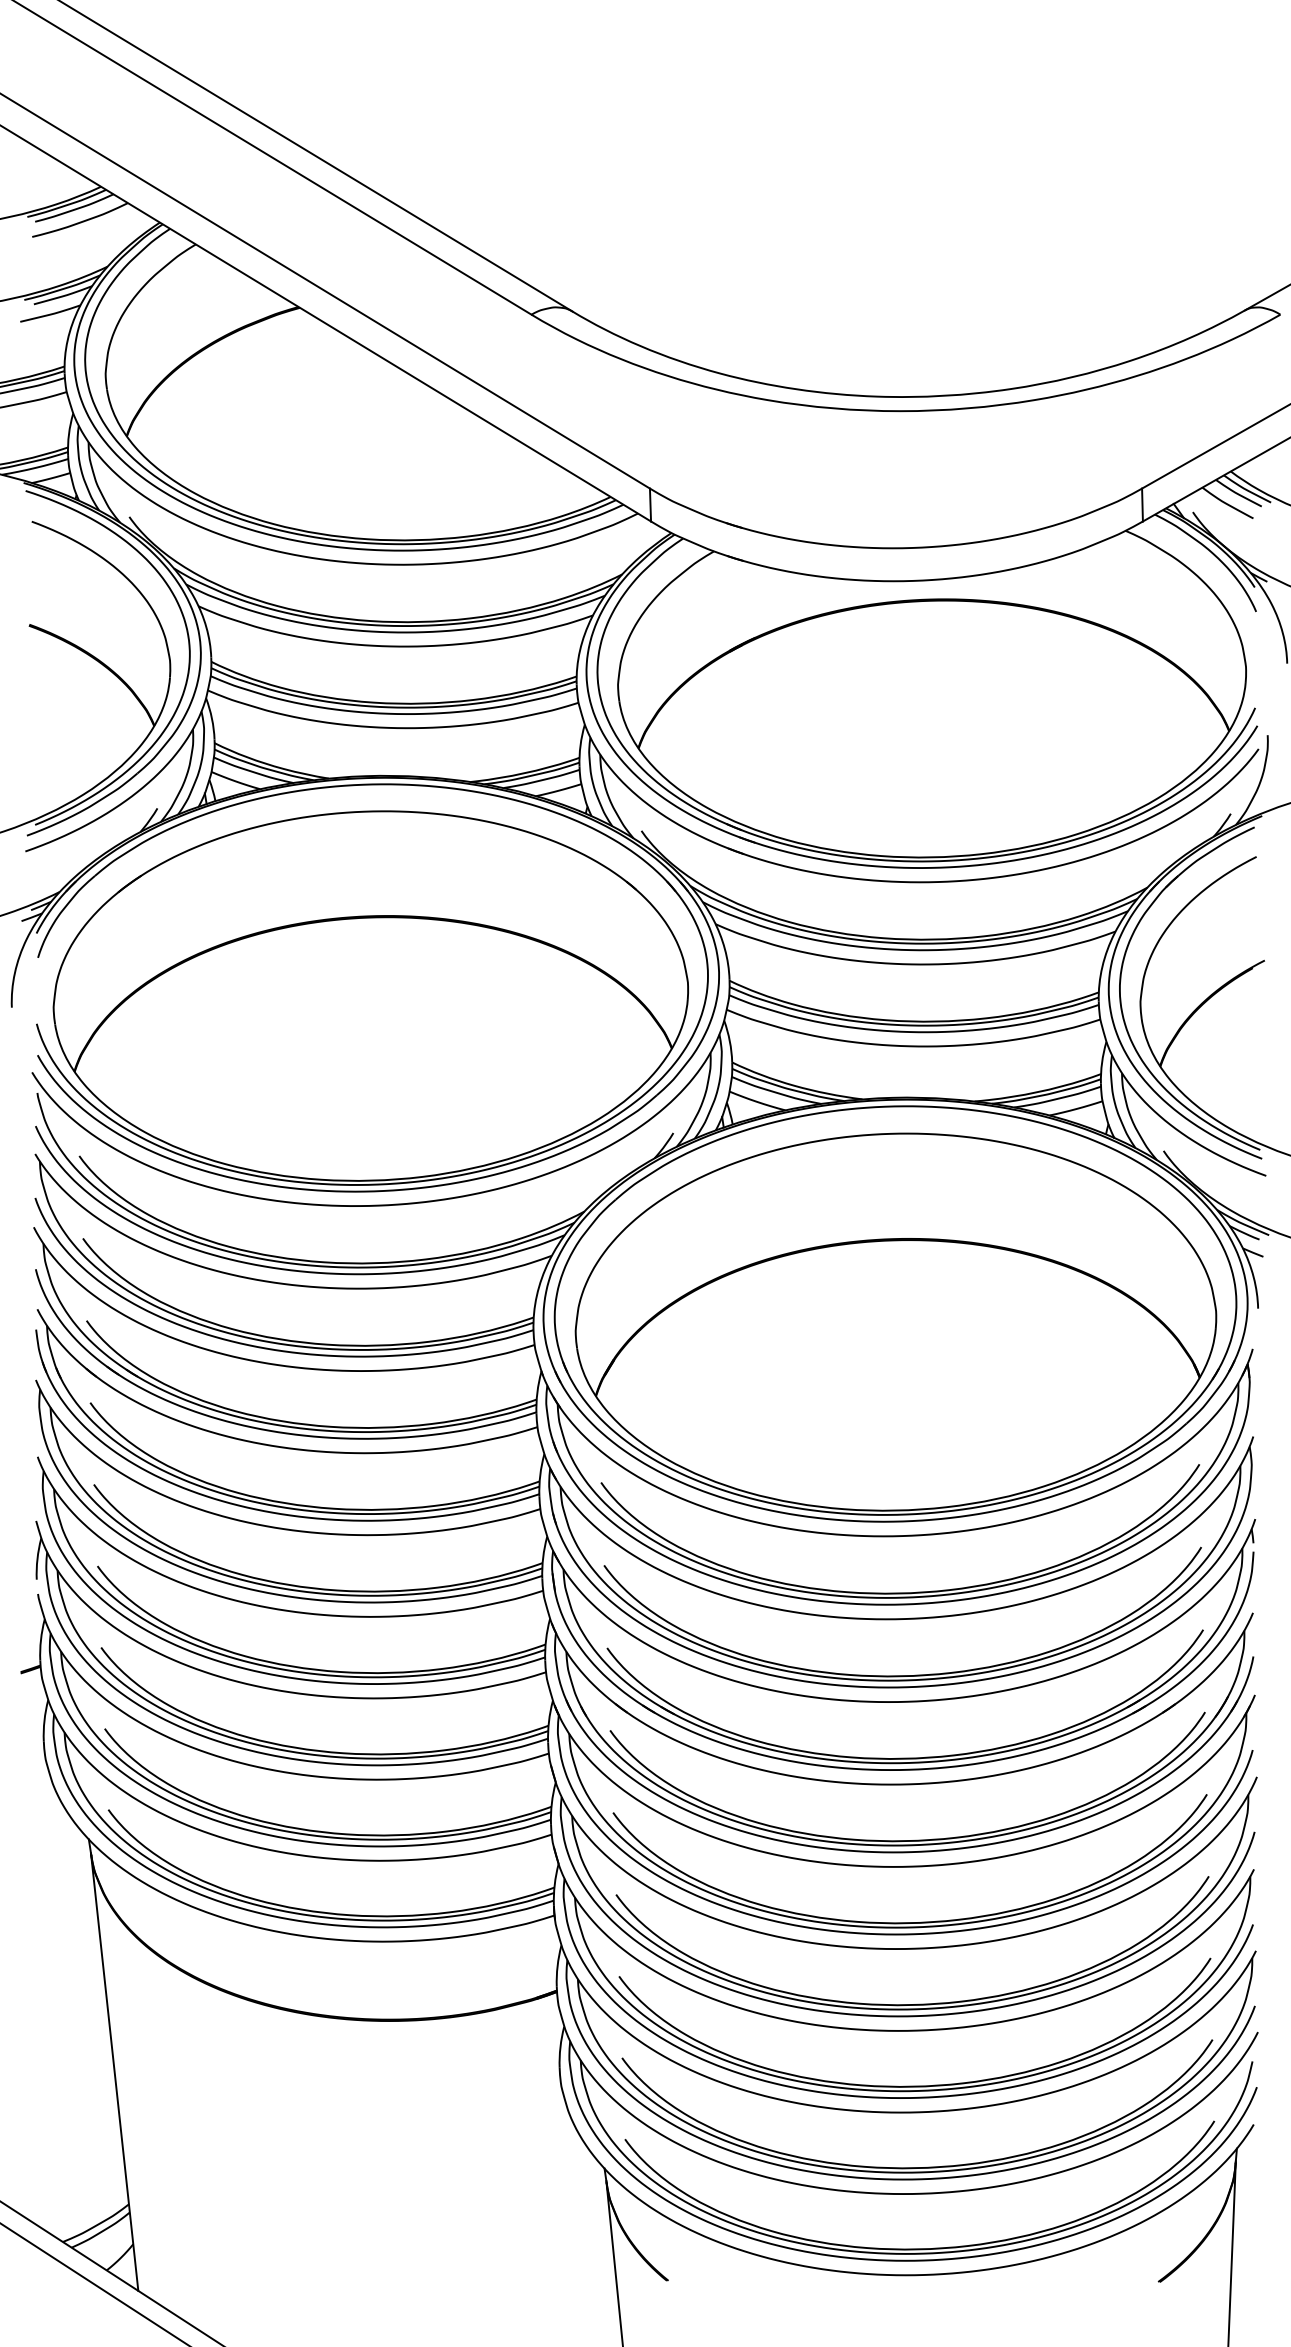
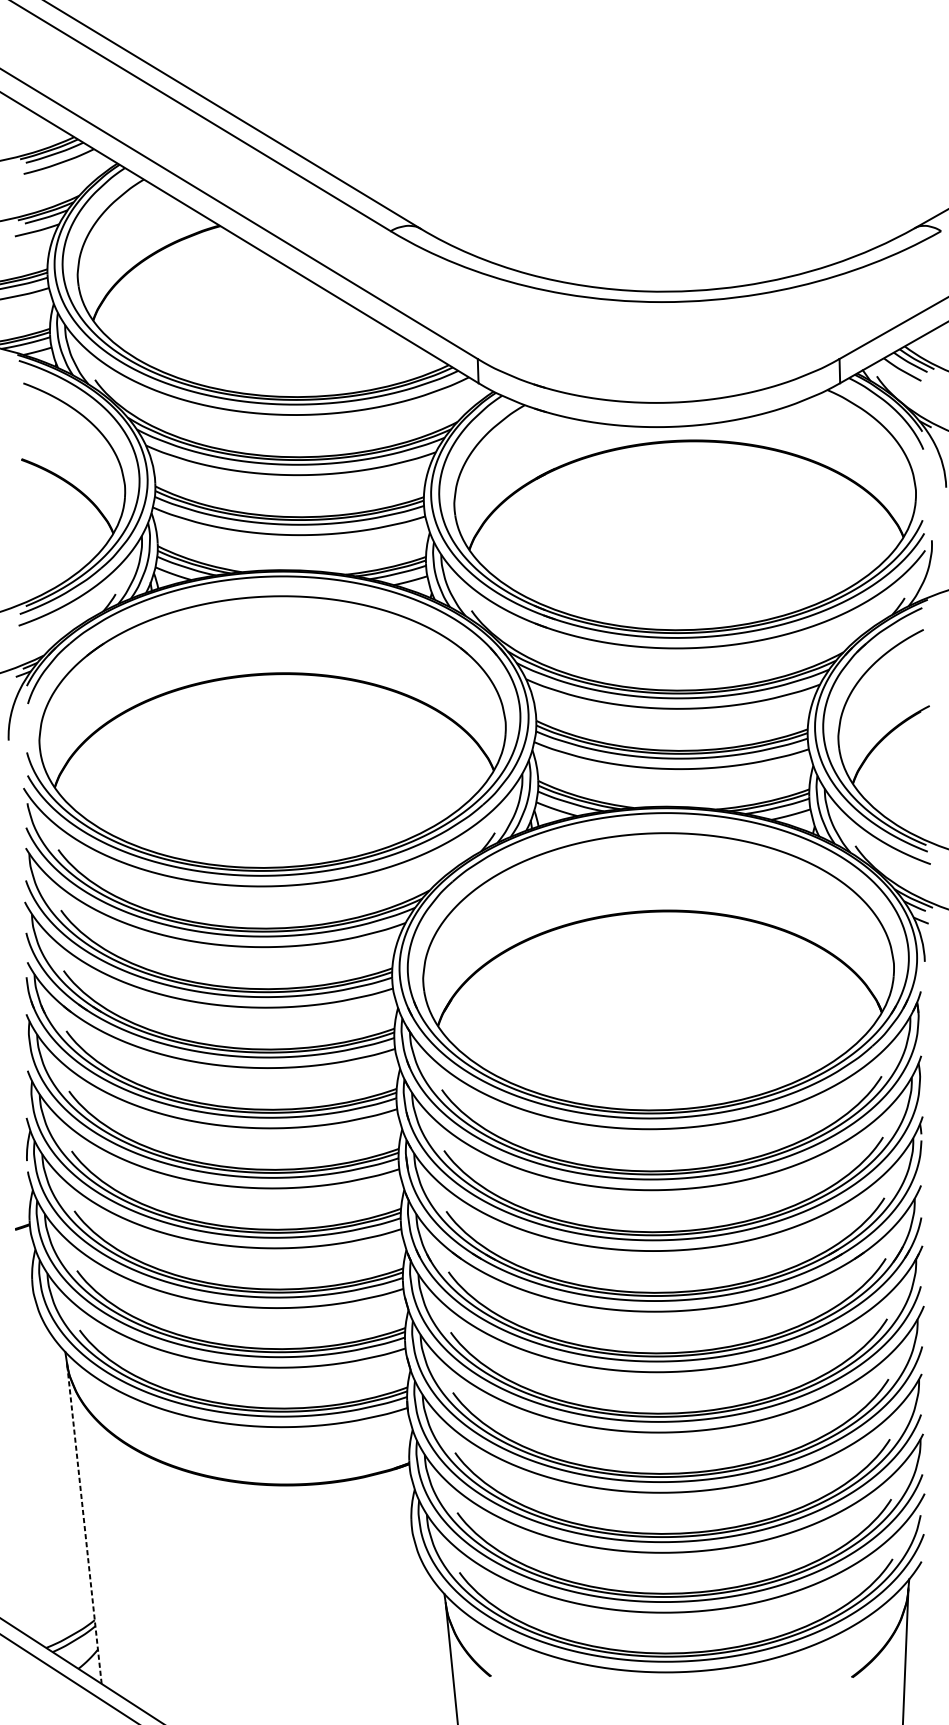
line: (114, 2071) -> (84, 1522), solid -> dashed

